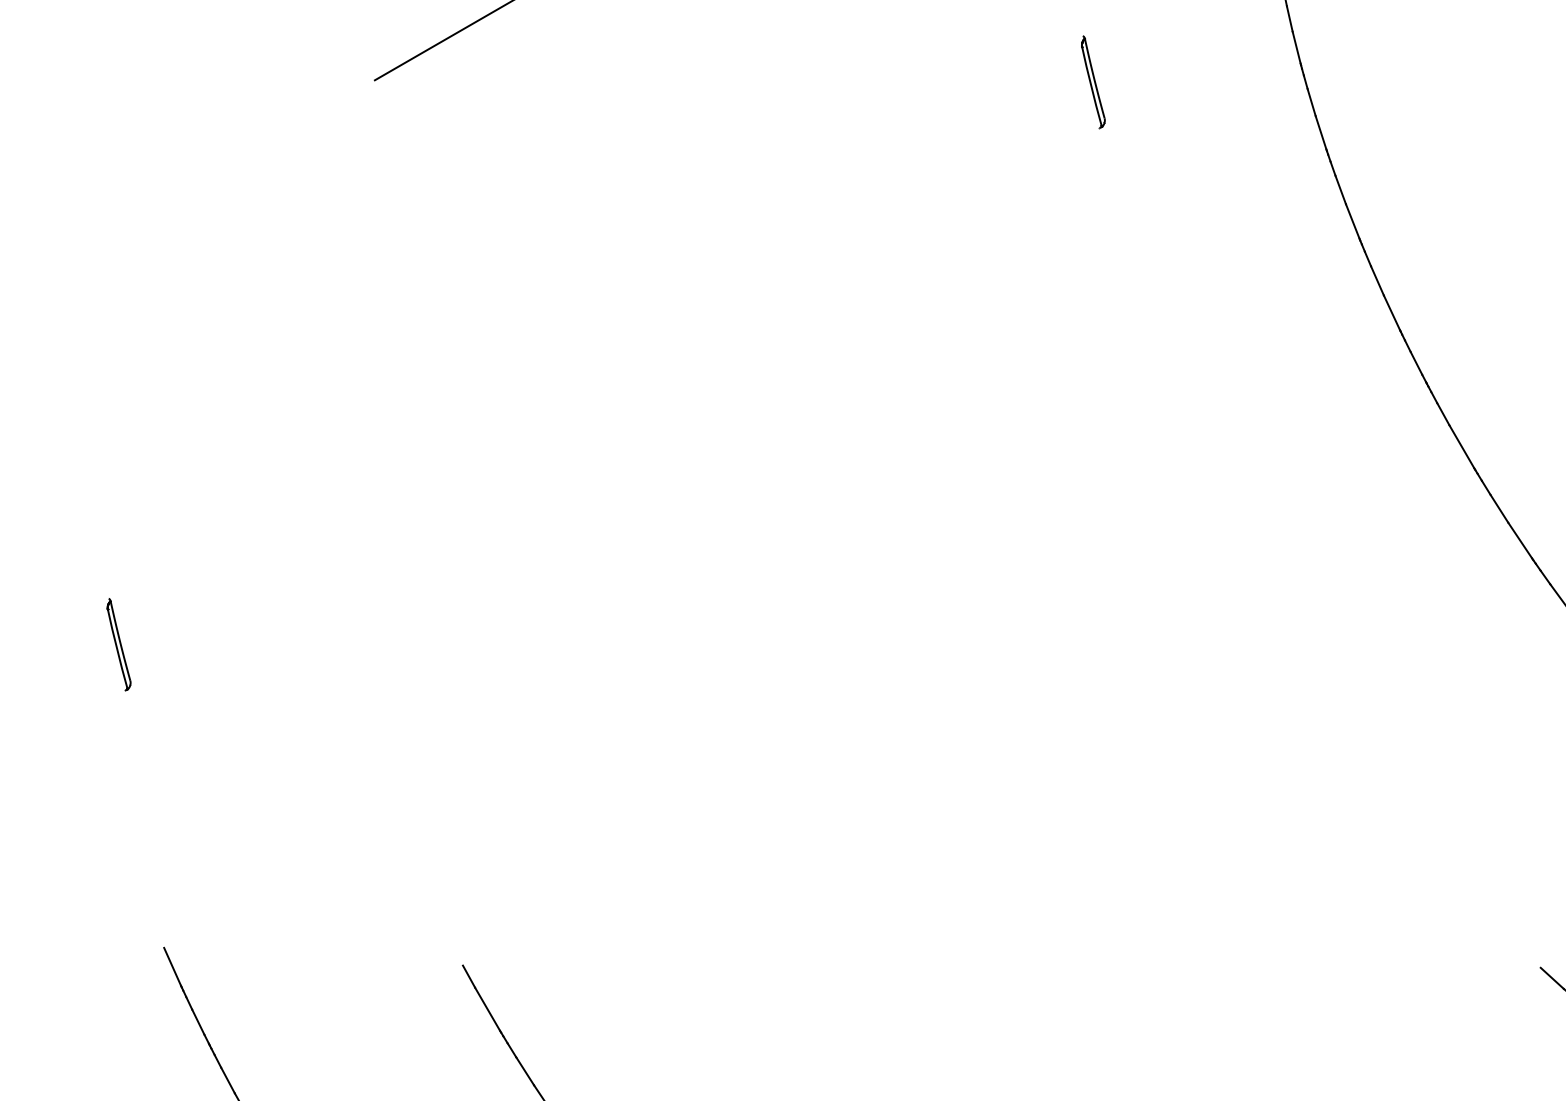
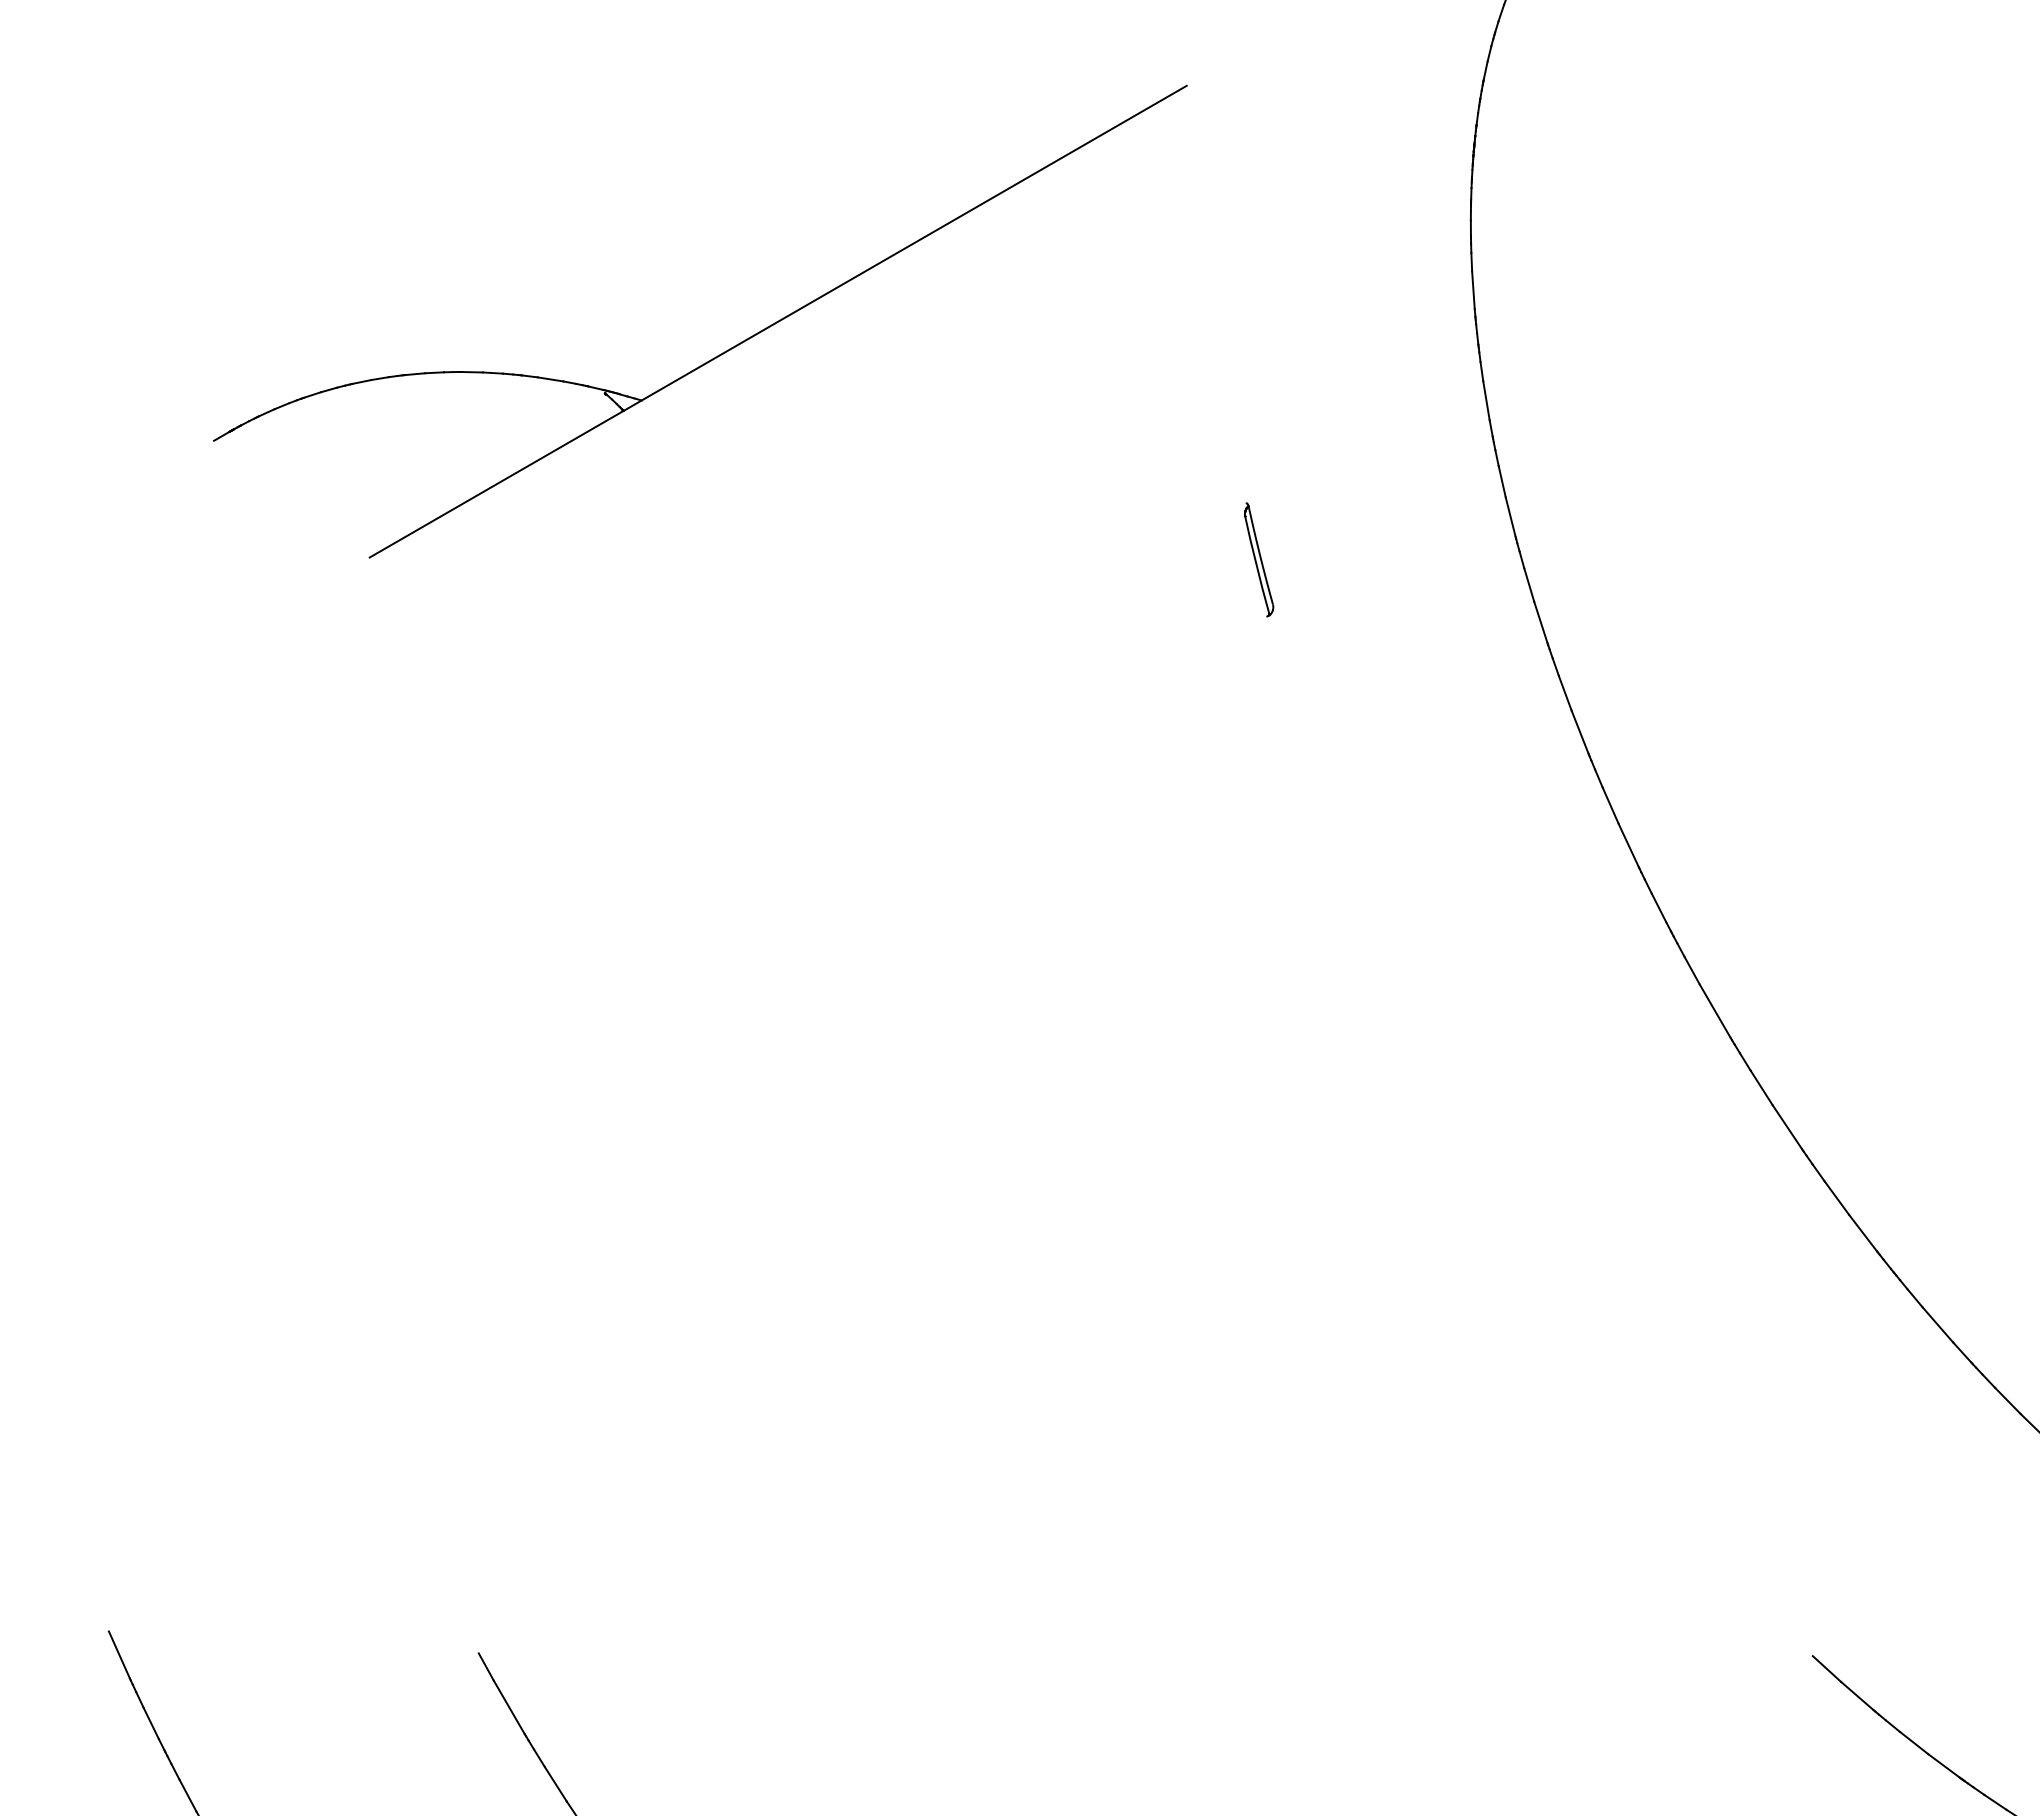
part: (119, 644) -> (53, 1255), removed

